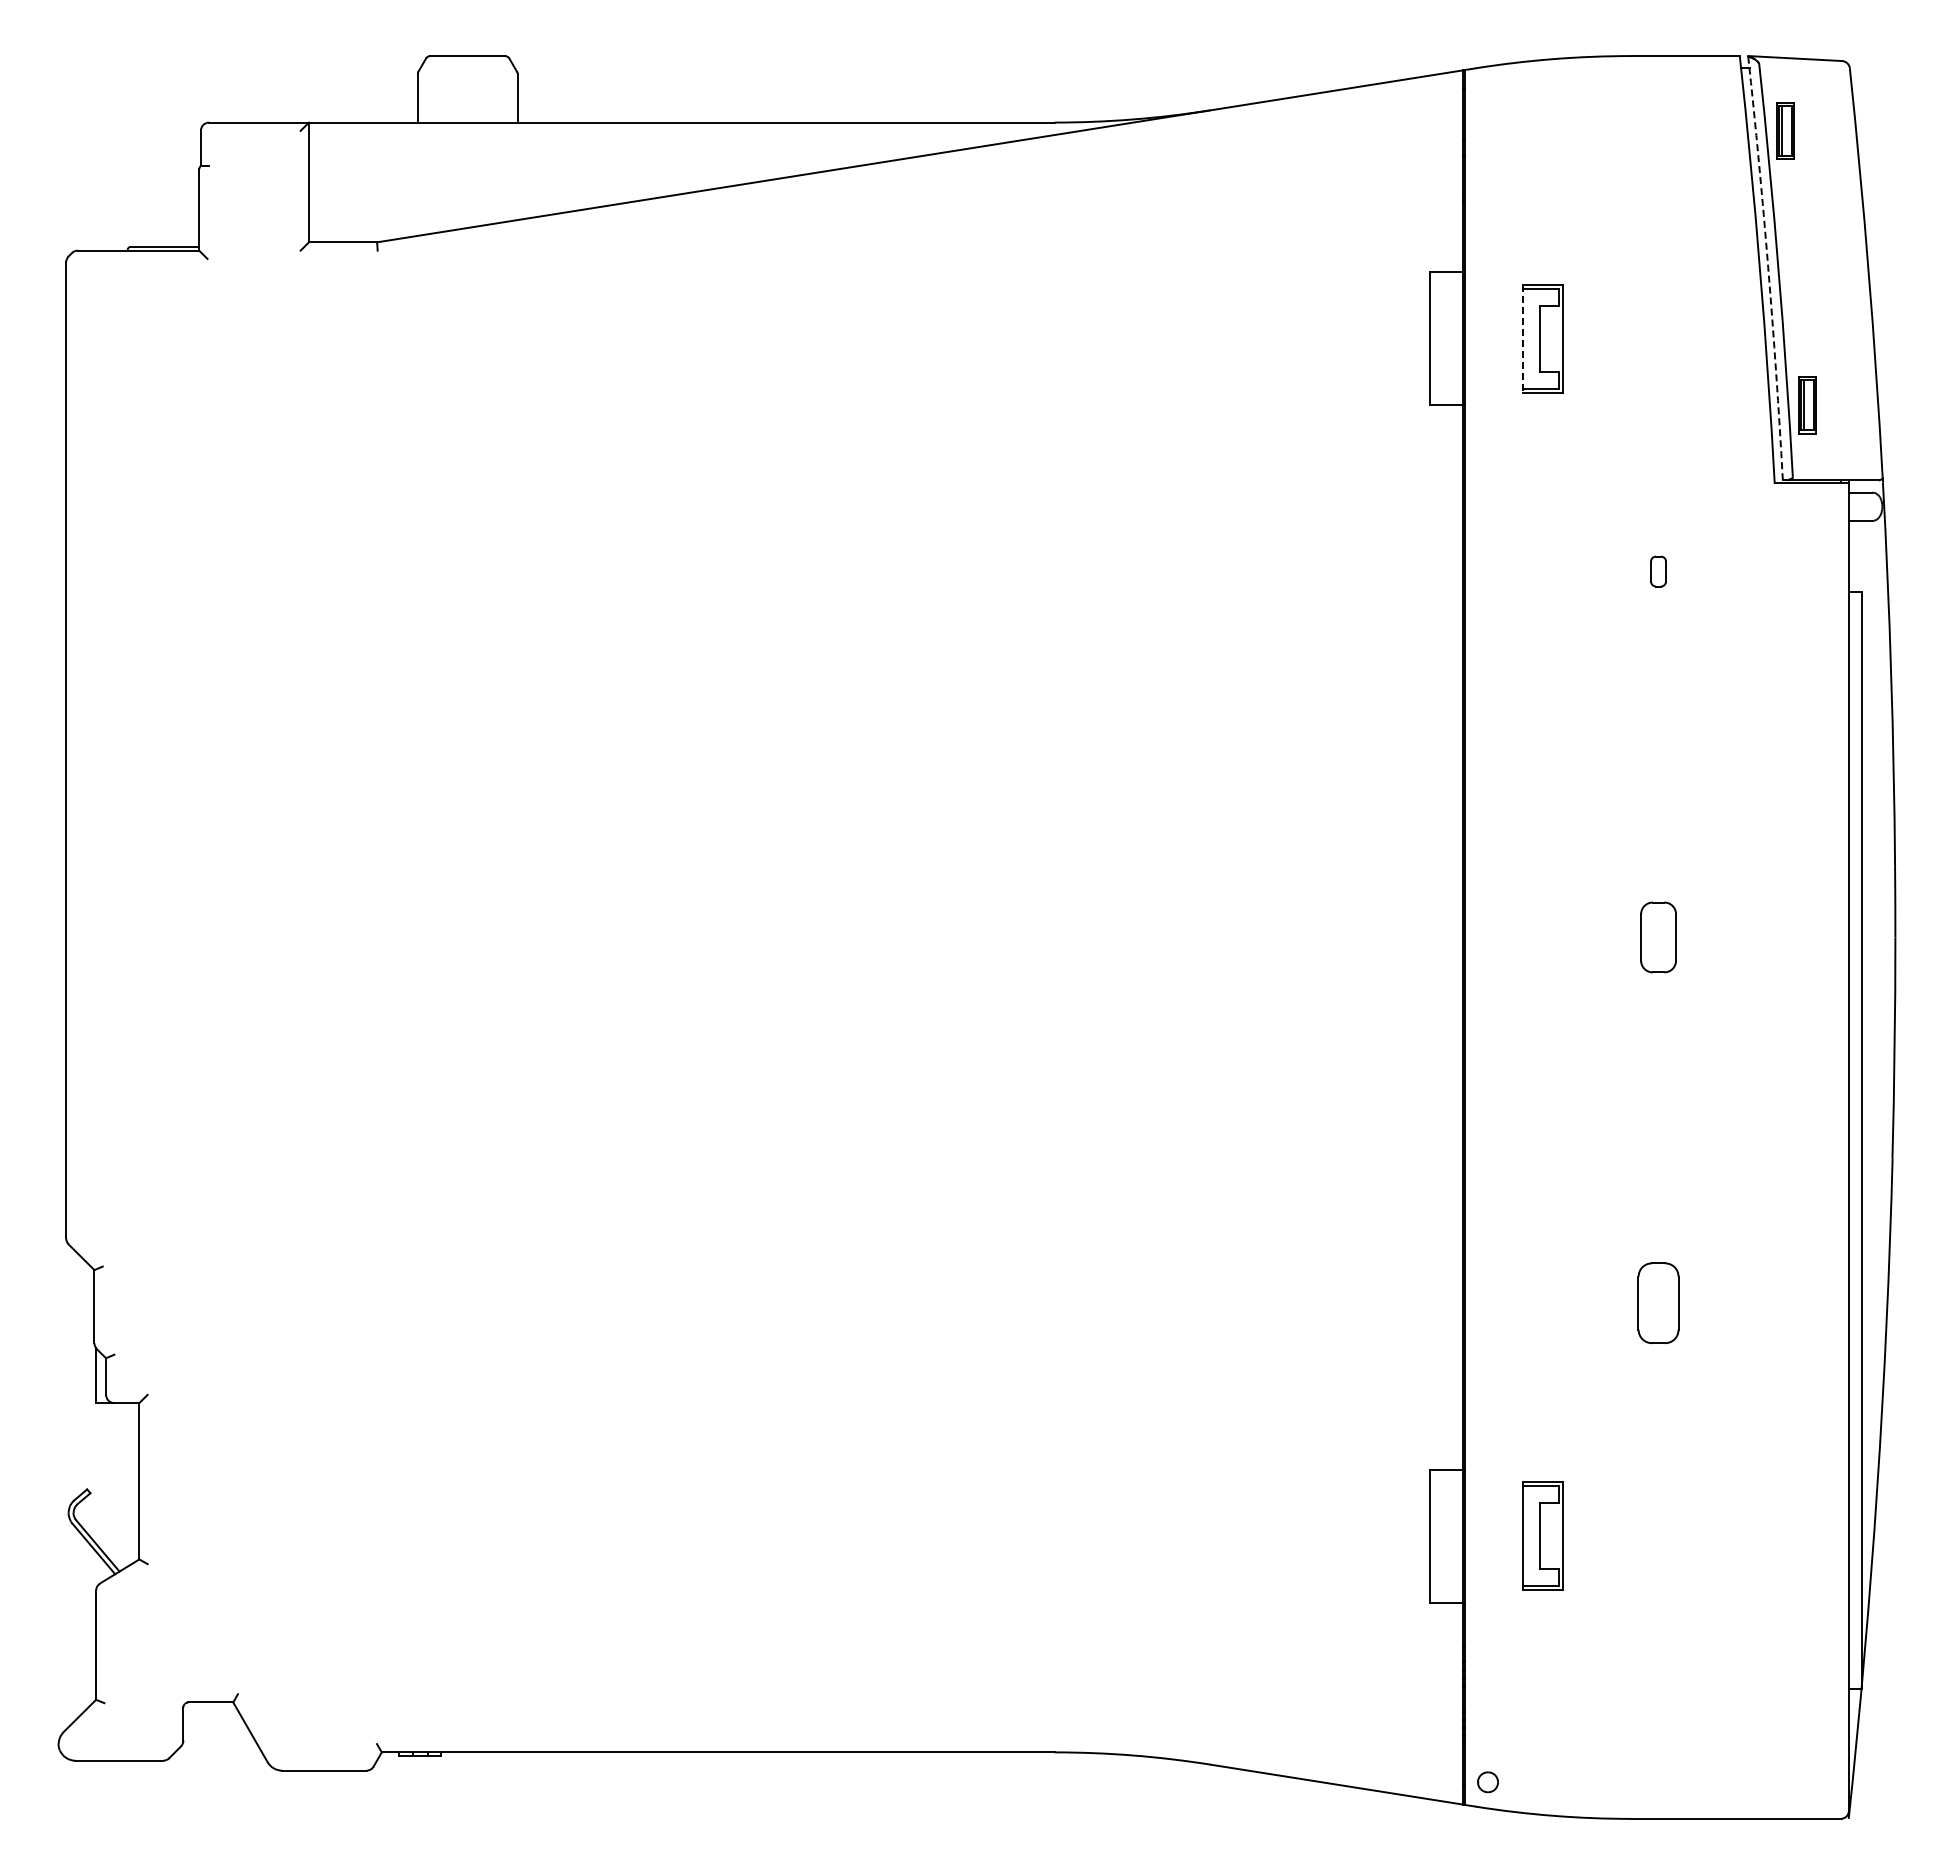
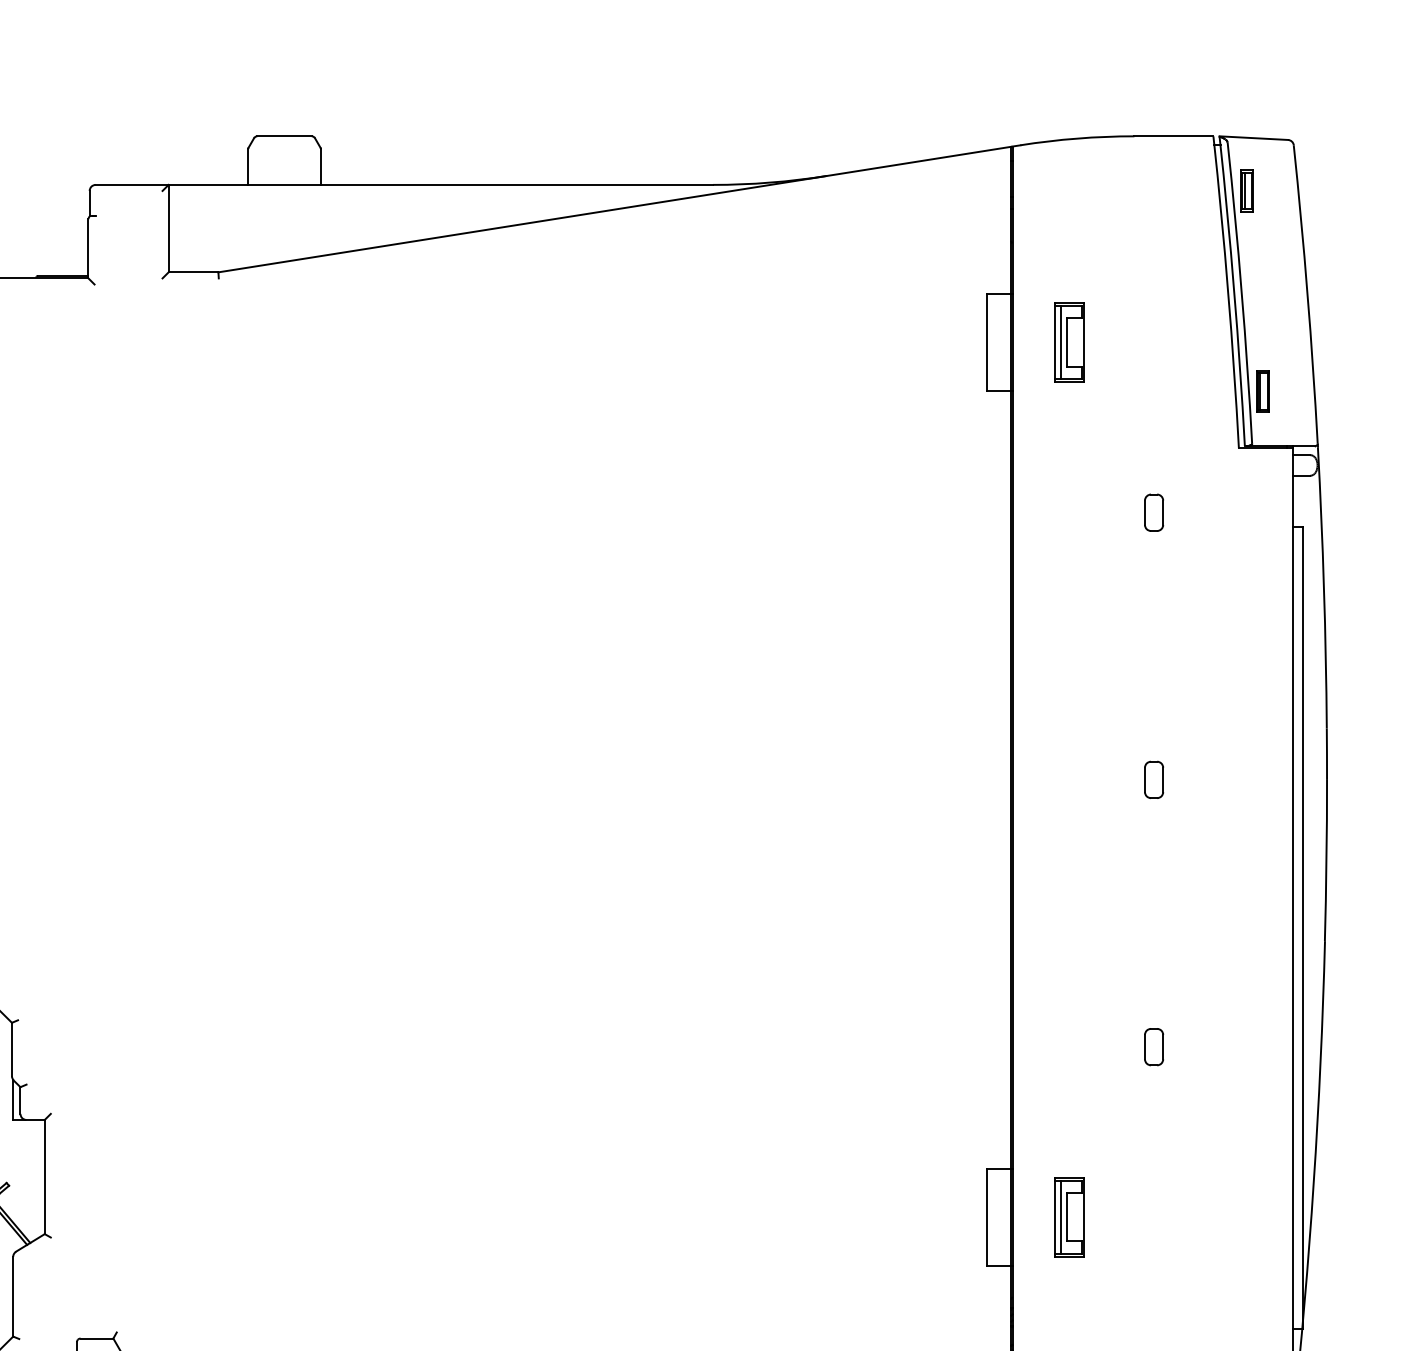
arc: (1768, 267) -> (1234, 290), dashed -> solid
line: (1530, 338) -> (1060, 342), added
line: (1523, 339) -> (1055, 343), dashed -> solid
part: (1658, 571) -> (1154, 512), size x1.67
part: (1658, 937) -> (1154, 779), size x0.71
part: (1658, 1303) -> (1154, 1047), size x0.62
line: (1530, 1536) -> (1060, 1217), added

